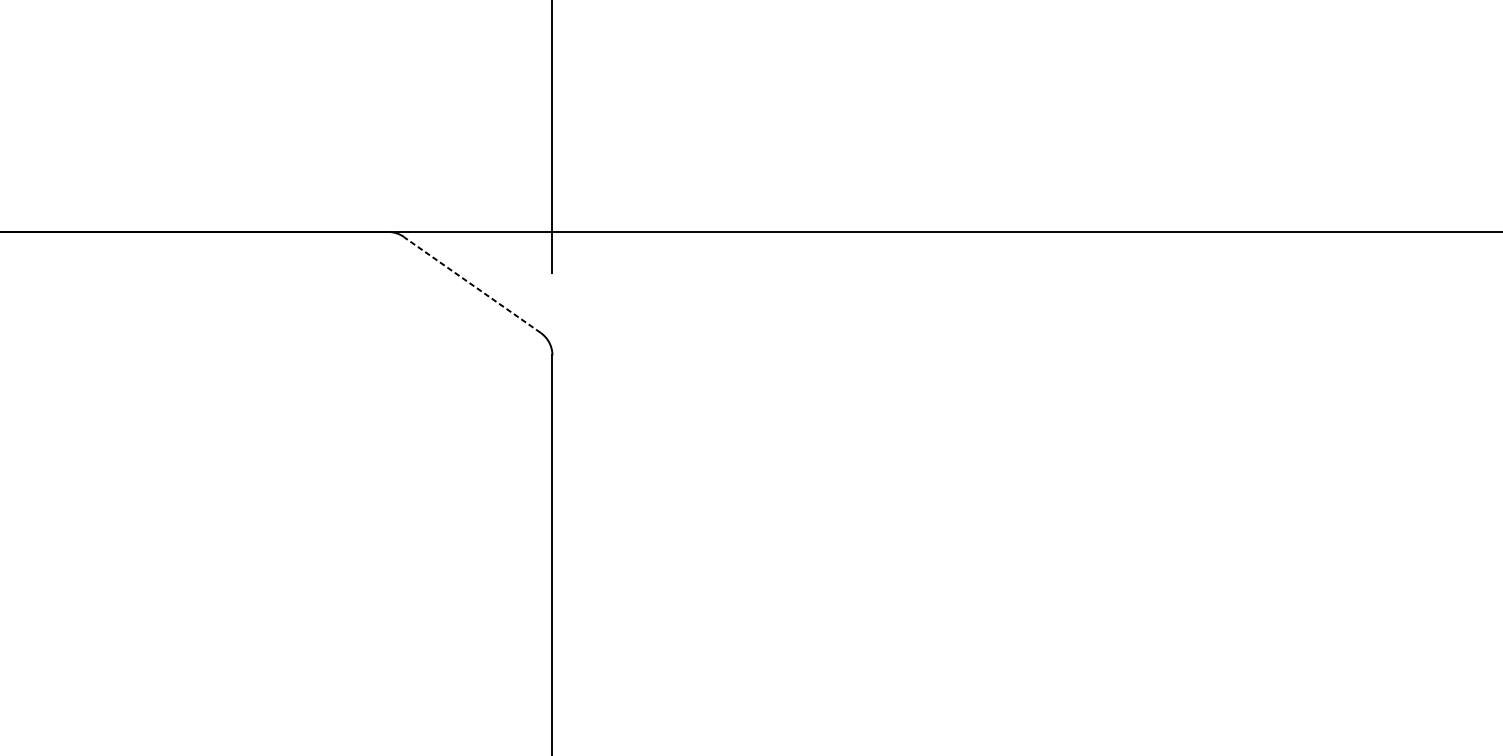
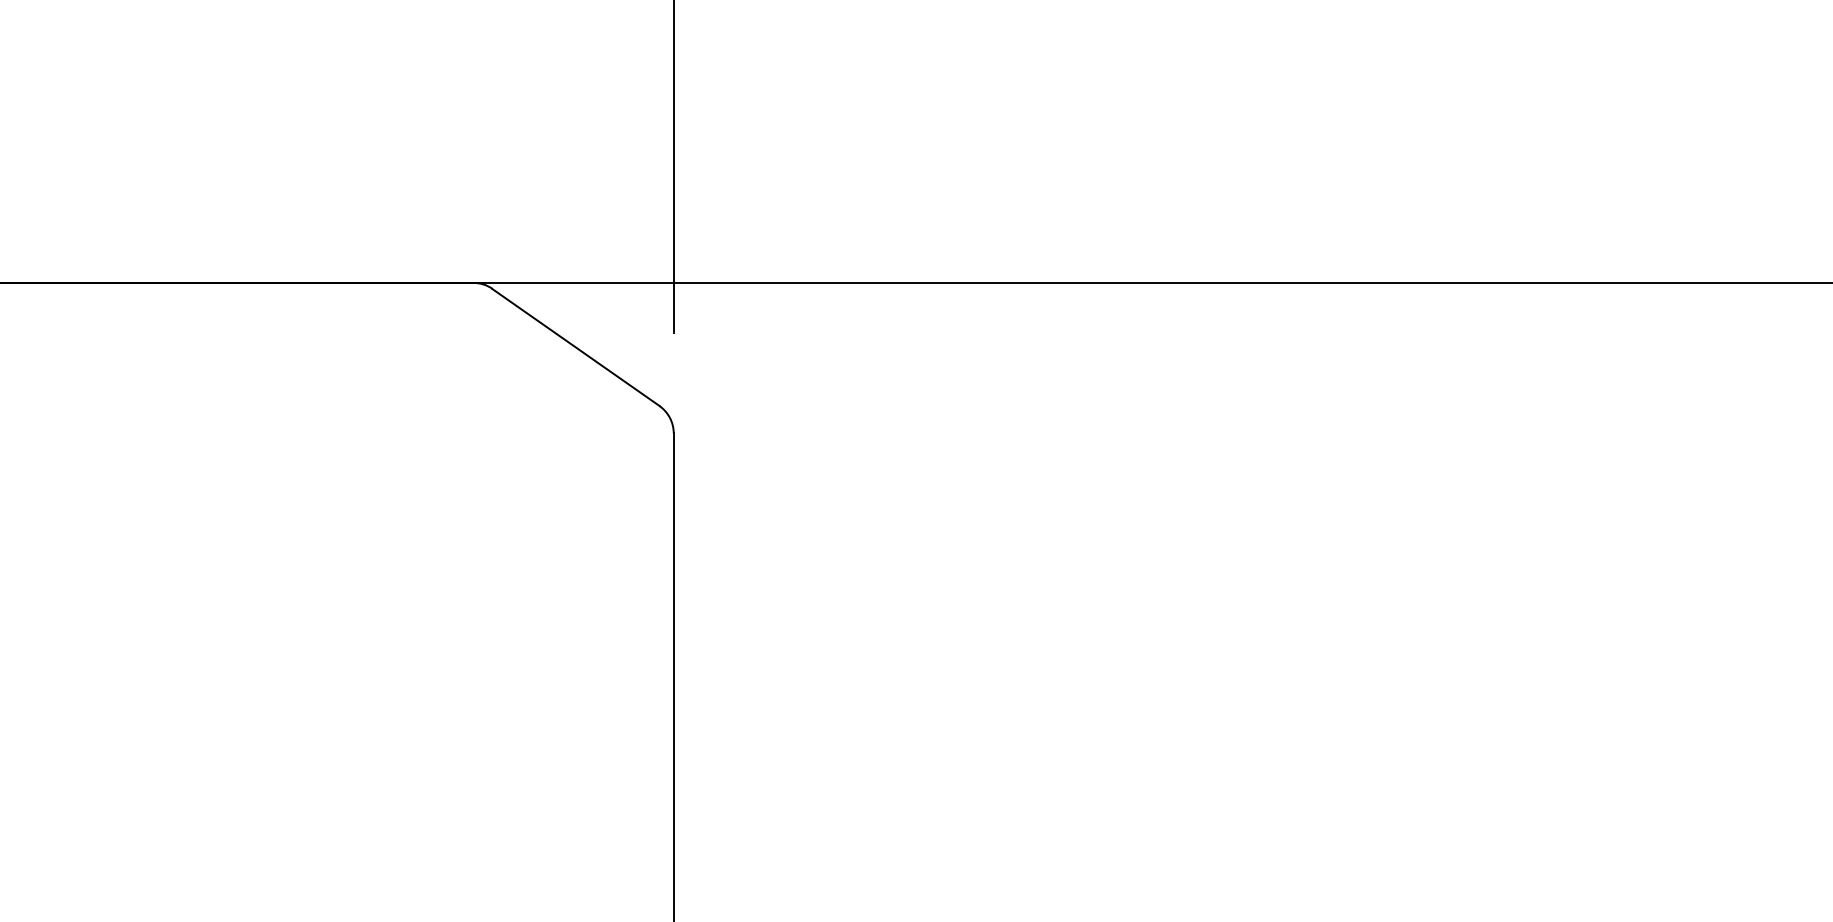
line: (472, 284) -> (576, 347), dashed -> solid

